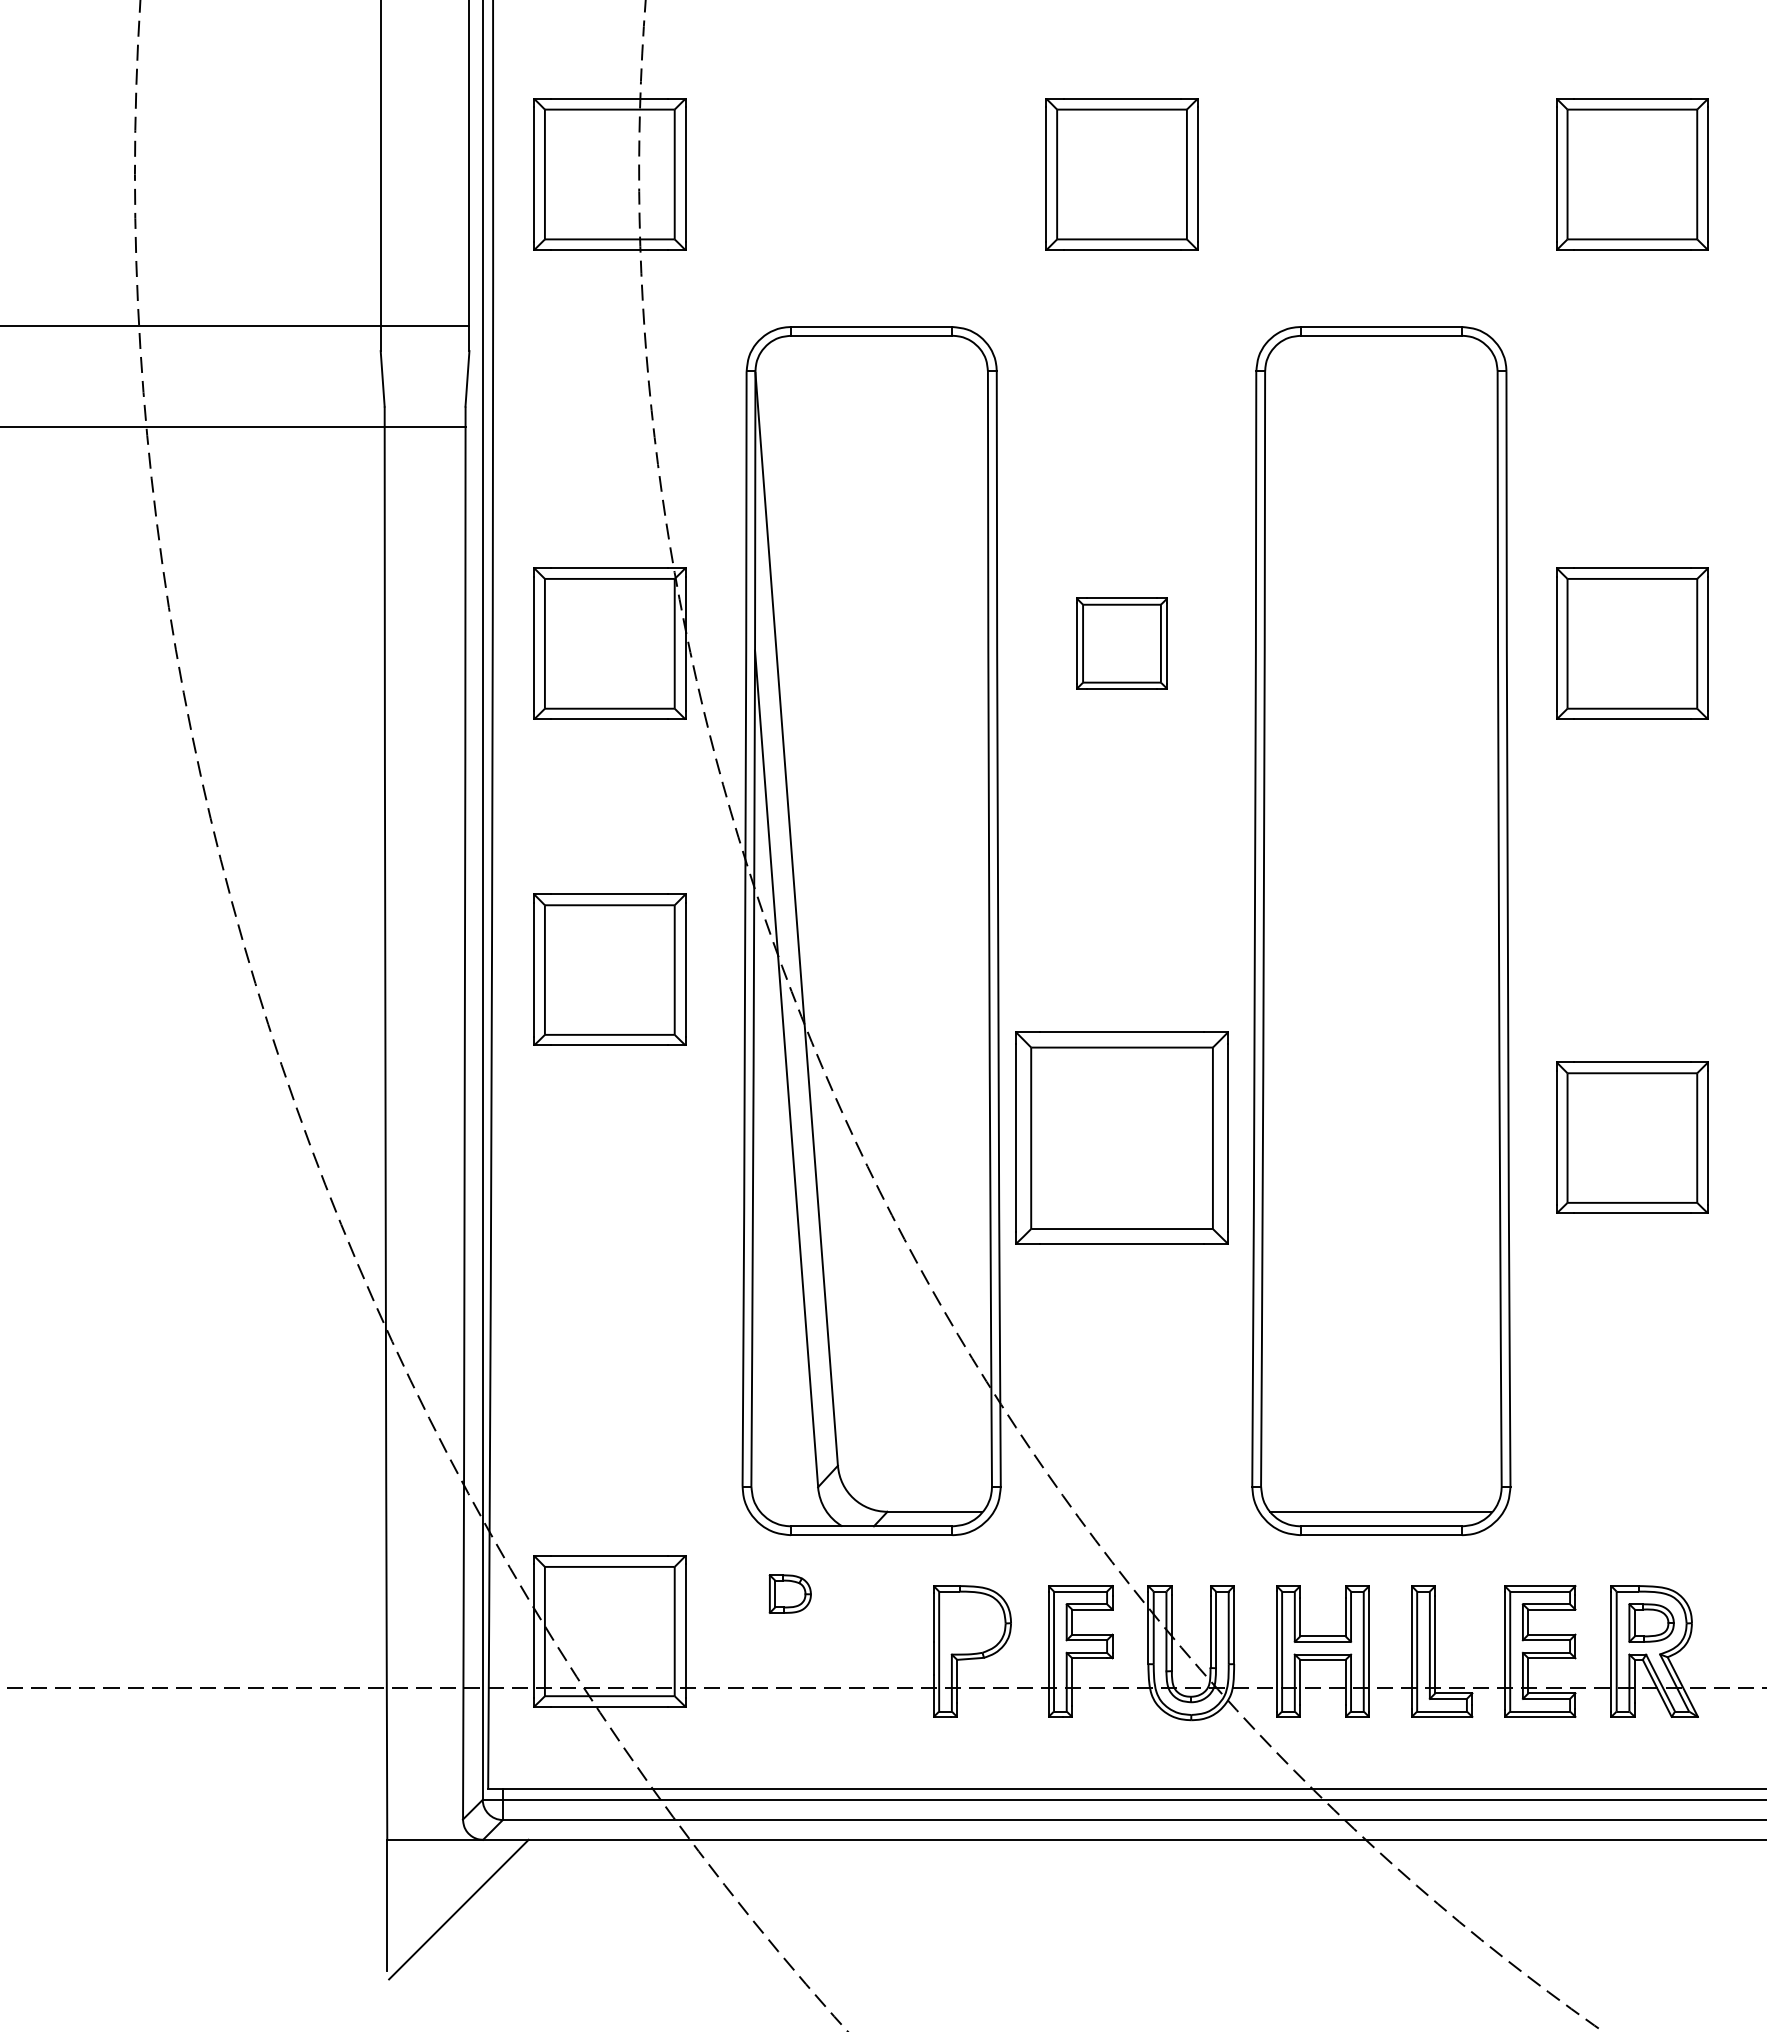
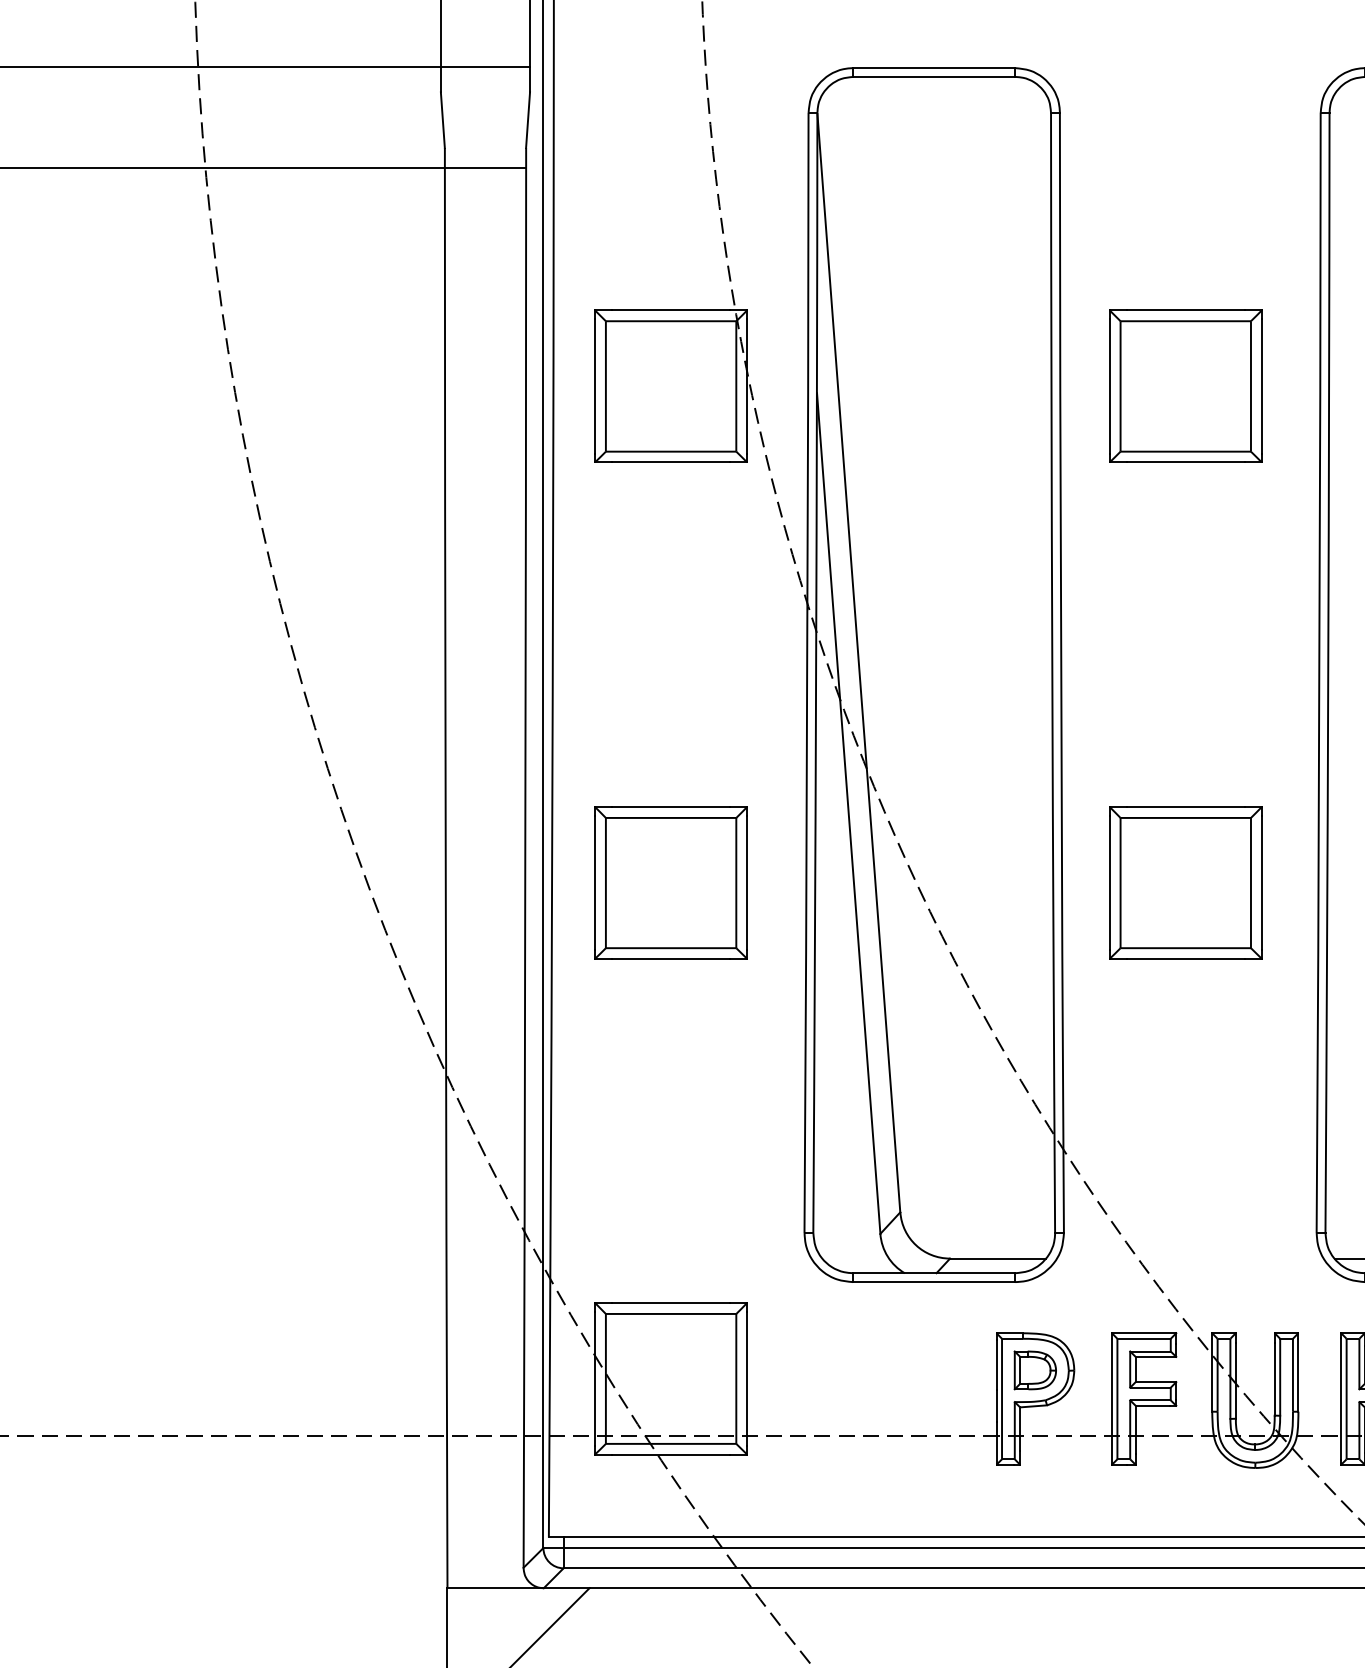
part: (1121, 643) -> (1185, 386), size x1.67
part: (609, 969) -> (670, 882), moved
part: (1121, 1137) -> (1185, 882), size x0.71
part: (789, 1593) -> (1034, 1369), moved

